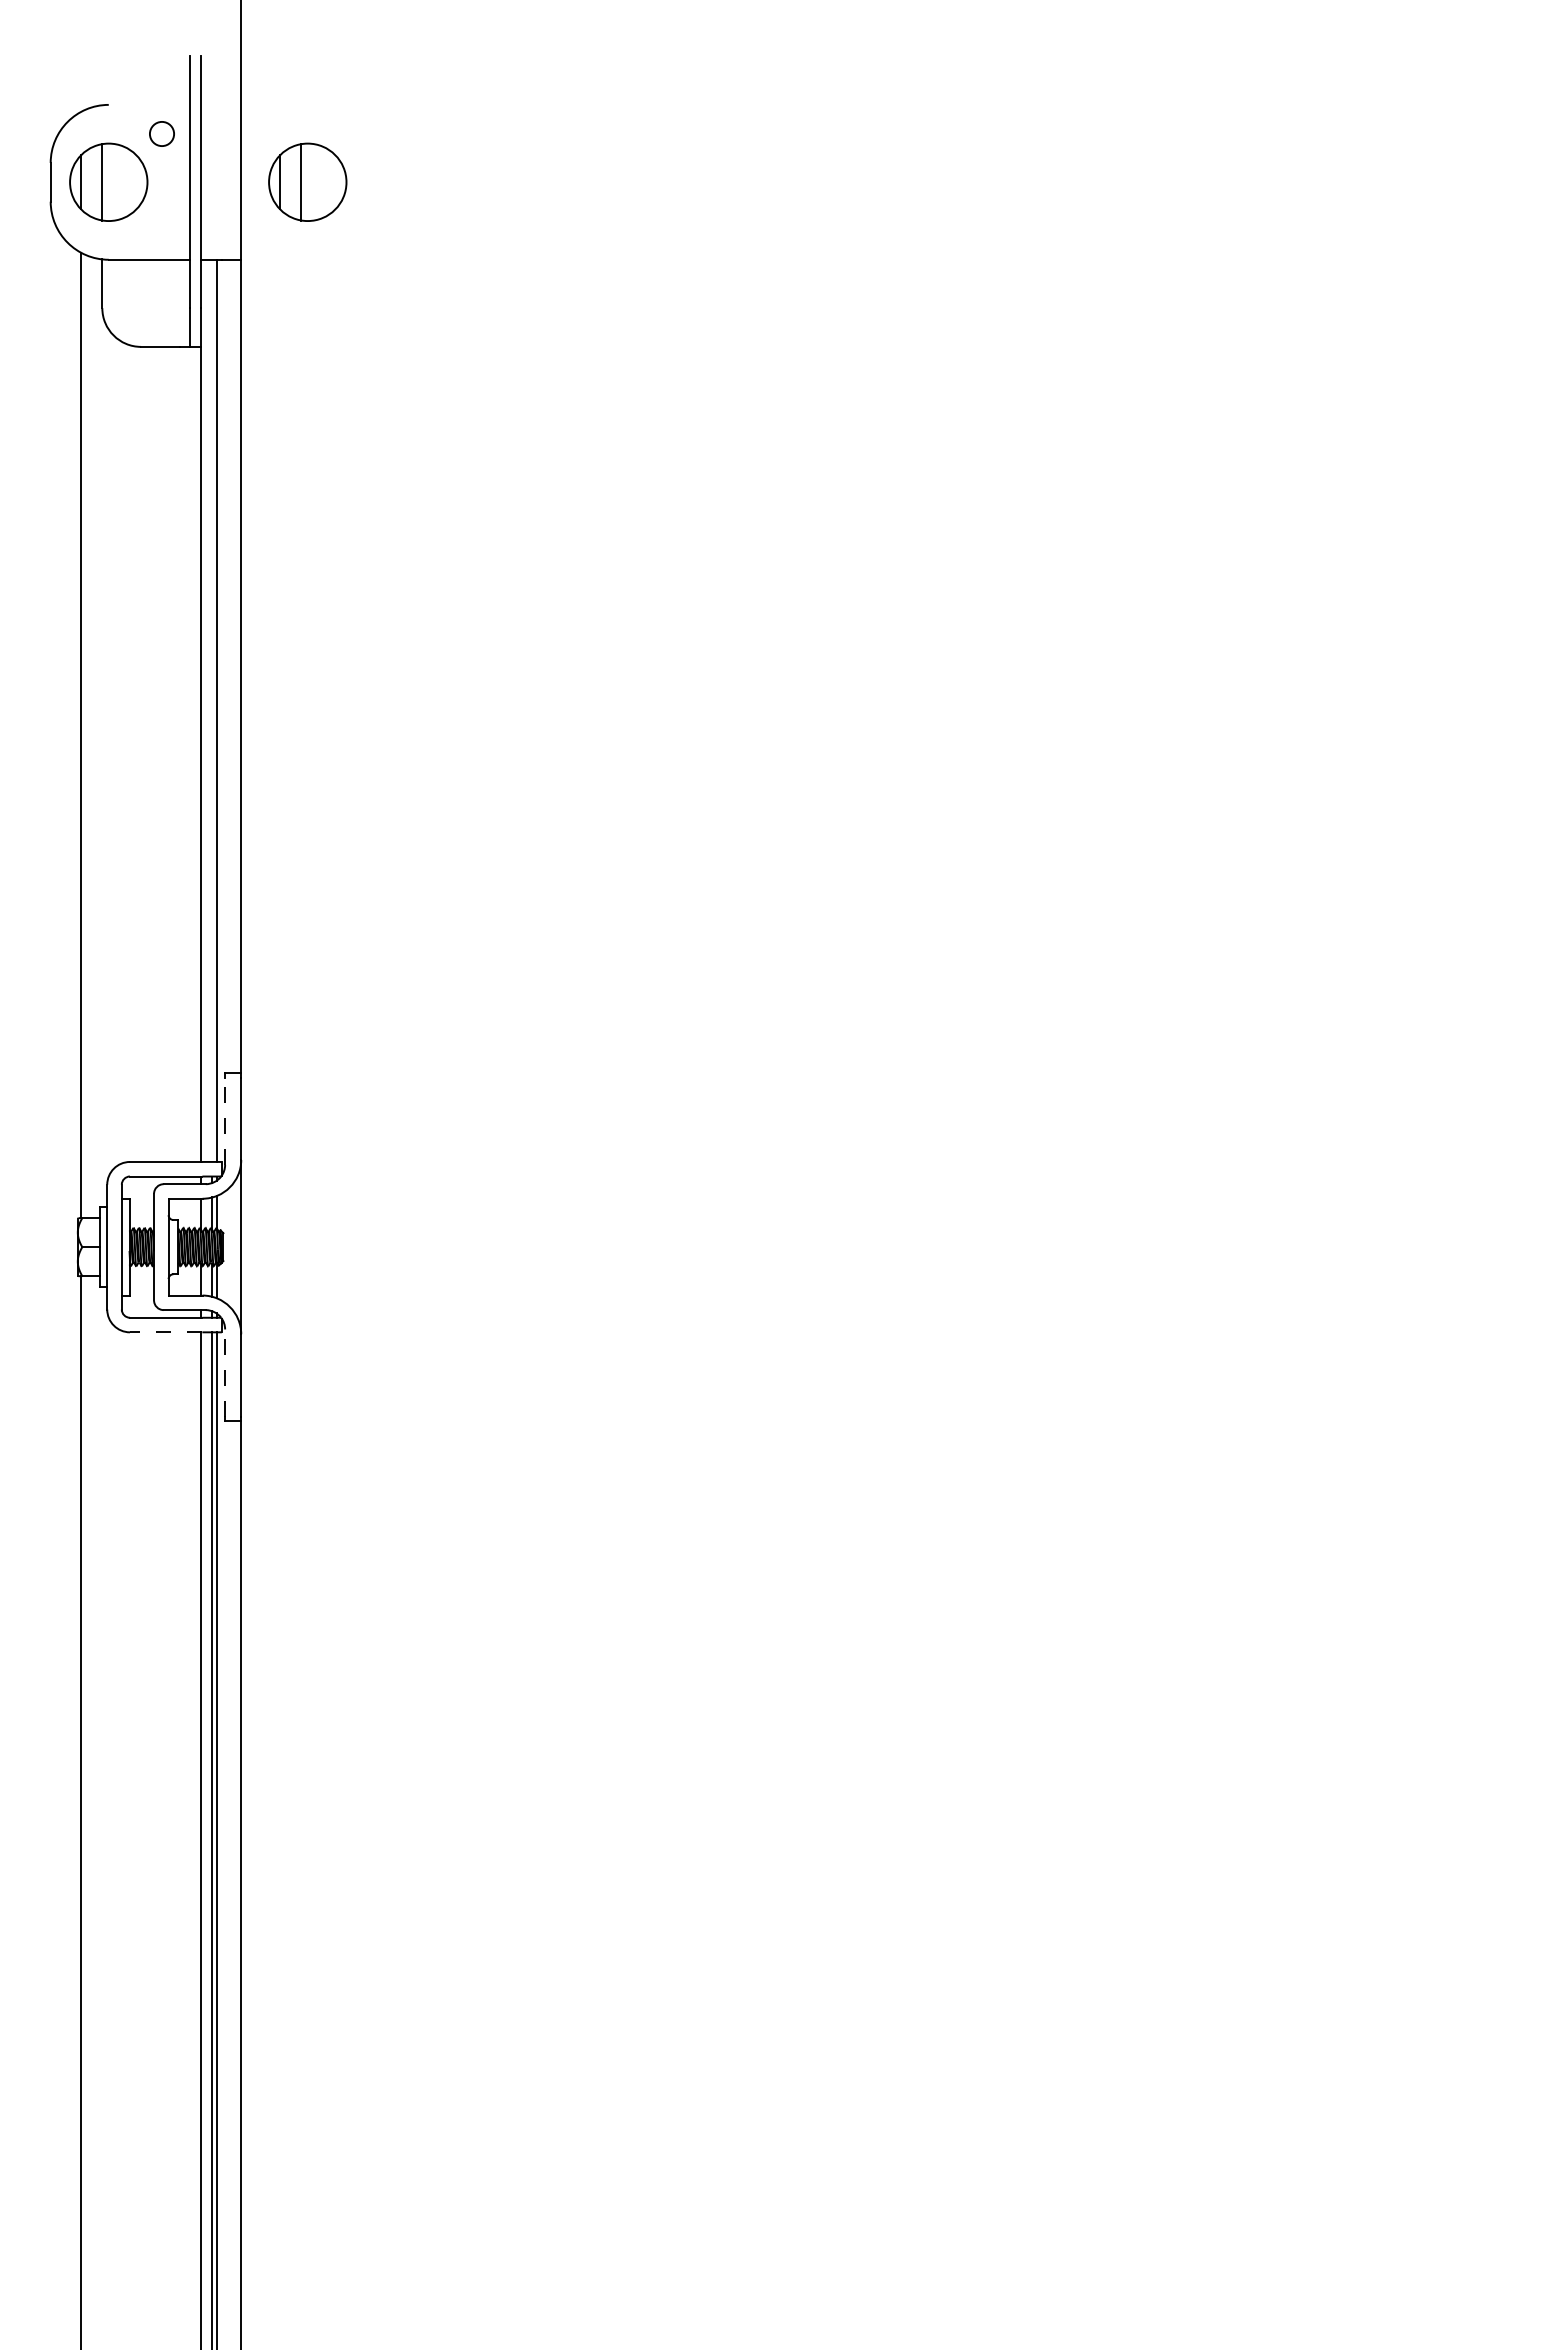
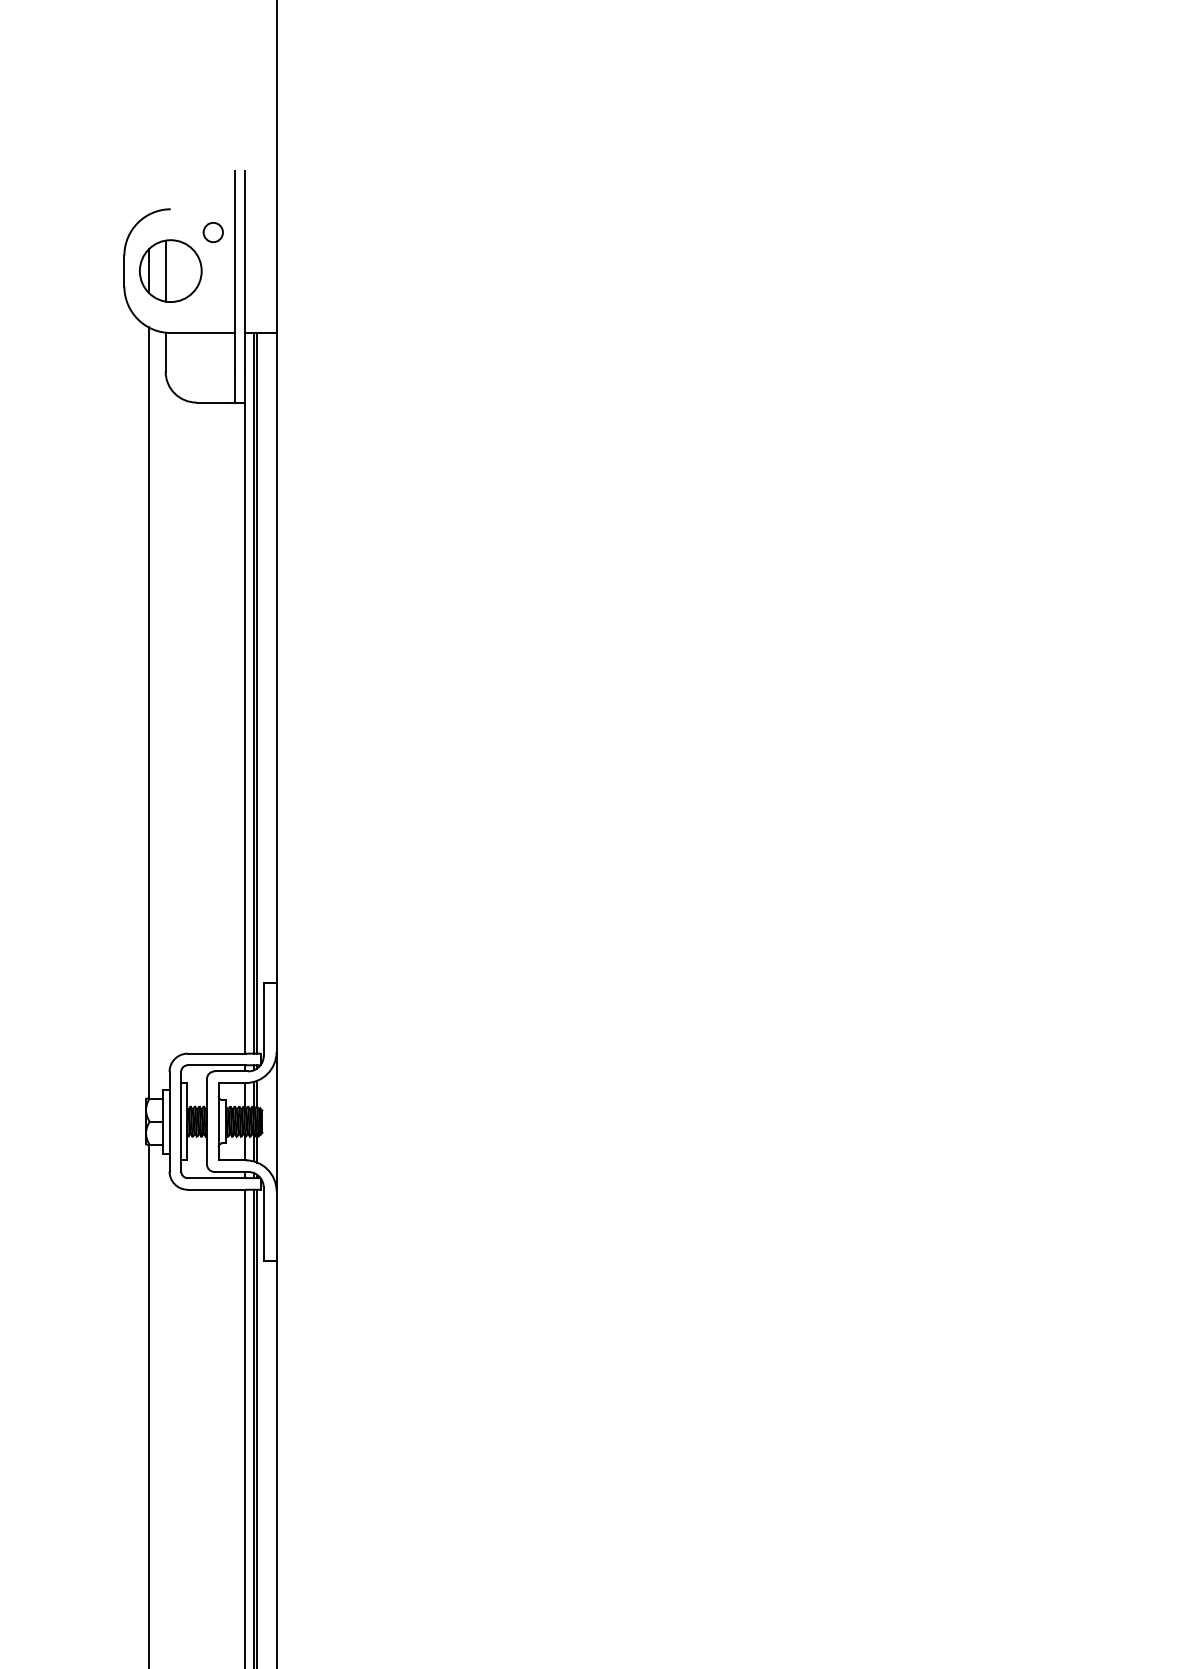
part: (307, 181) -> (329, 270), removed
line: (212, 710) -> (253, 693), added
line: (225, 1121) -> (264, 1021), dashed -> solid
line: (165, 1332) -> (216, 1189), dashed -> solid
line: (225, 1373) -> (264, 1222), dashed -> solid

